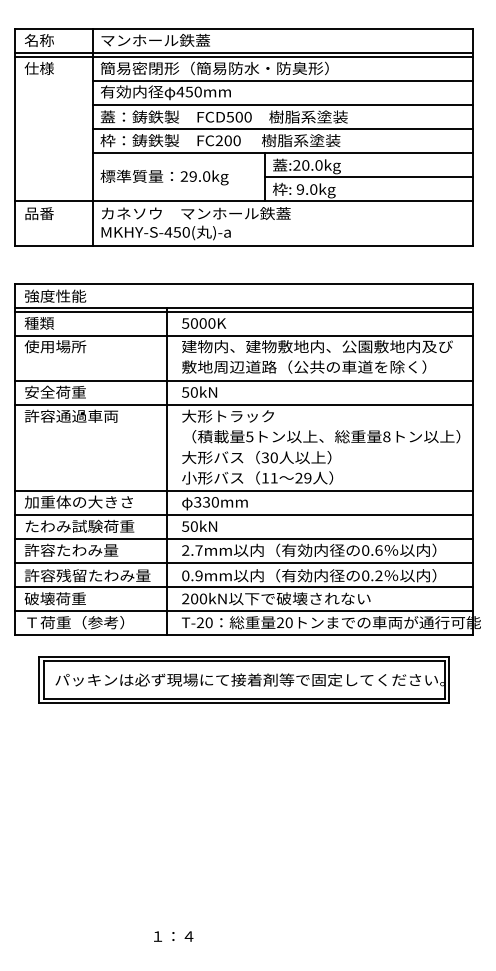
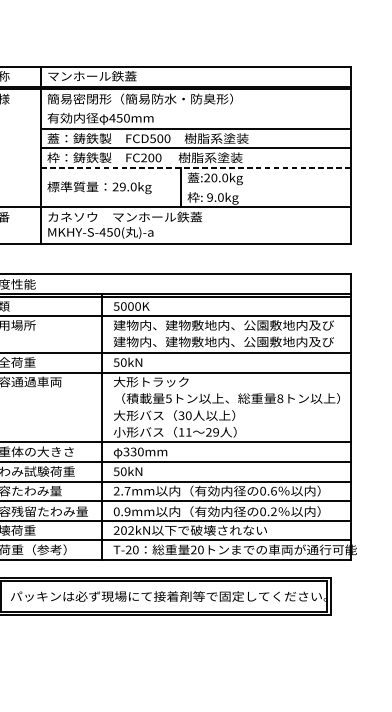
line: (282, 80) -> (195, 108), removed
line: (283, 153) -> (196, 168), solid -> dashed
line: (368, 177) -> (265, 187), removed
text: (317, 366) -> (223, 341), 敷地周辺道路（公共の車道を除く） -> 建物内、建物敷地内、公園敷地内及び
text: (203, 598) -> (131, 530), 200kN -> 202kN

